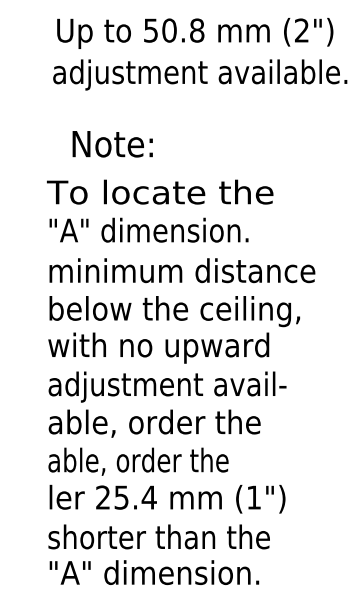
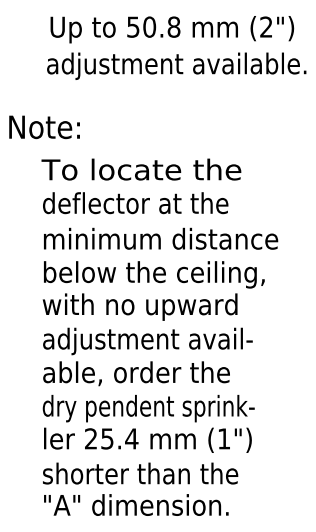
text: (112, 144) -> (44, 127), moved
text: (153, 230) -> (135, 203), "A" dimension. -> deflector at the
text: (168, 463) -> (148, 408), able, order the -> dry pendent sprink-

